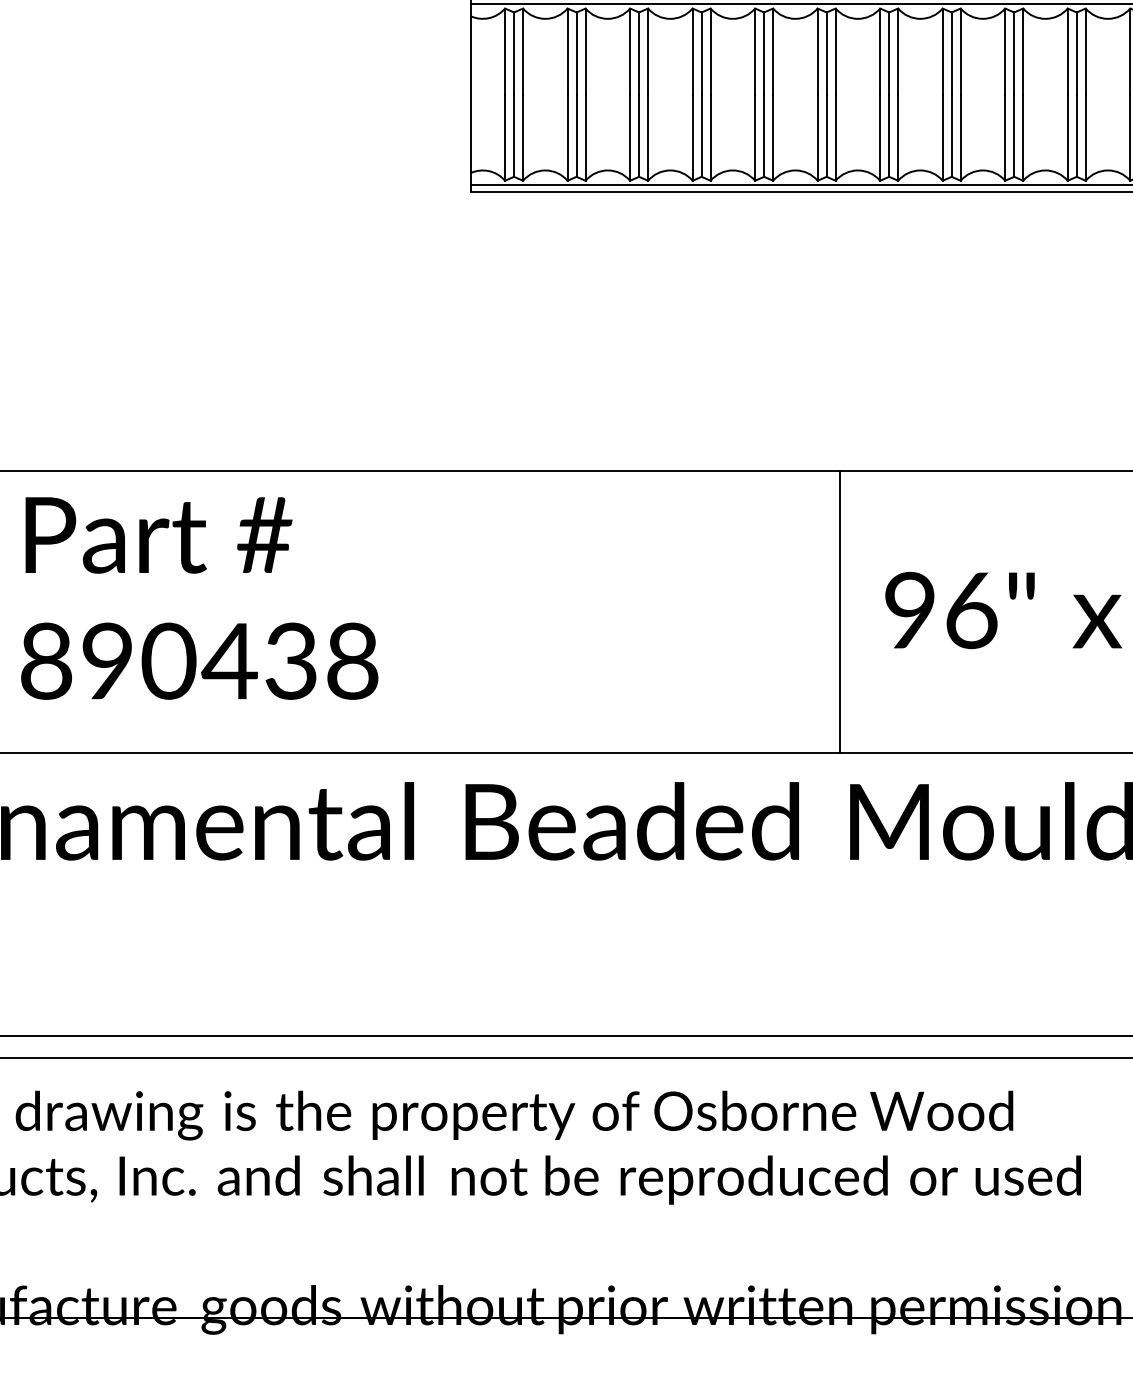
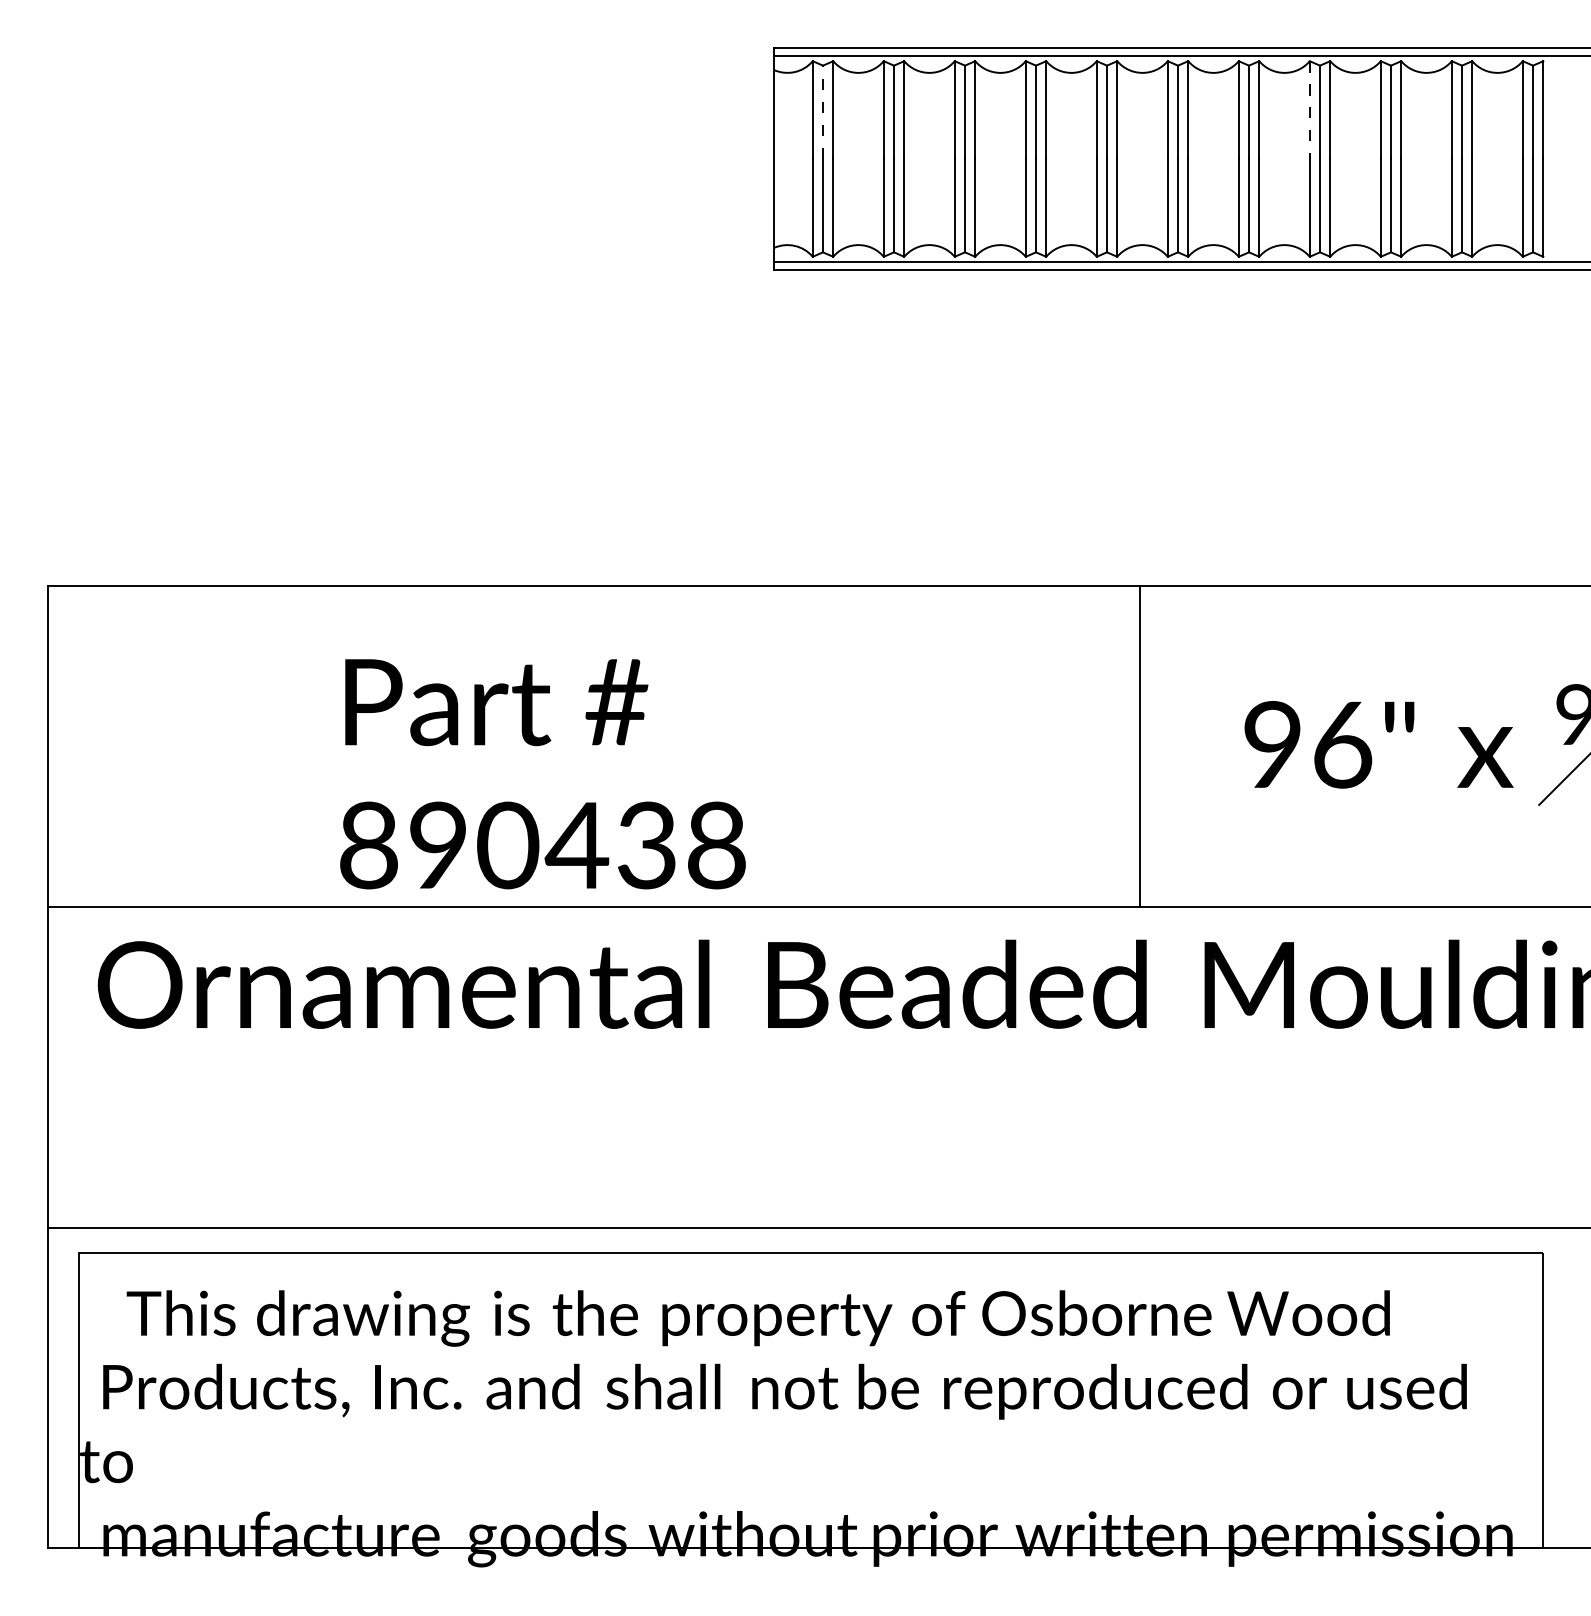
line: (942, 51) -> (1309, 110), solid -> dashed
line: (514, 53) -> (823, 112), solid -> dashed
text: (199, 598) -> (542, 774), moved
line: (840, 611) -> (1139, 746), moved

